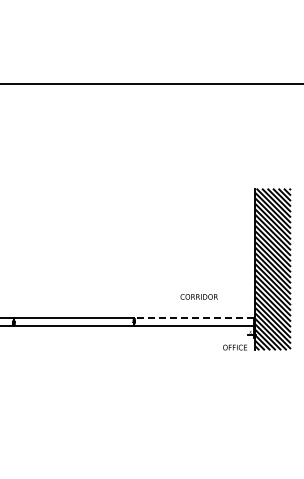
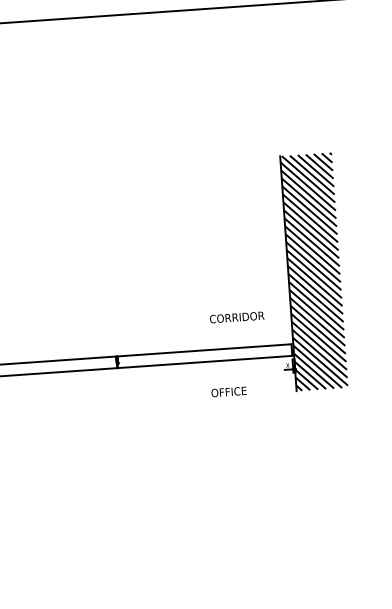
text: (198, 296) -> (236, 316), moved
line: (194, 317) -> (204, 349), dashed -> solid
text: (234, 347) -> (228, 391), moved

